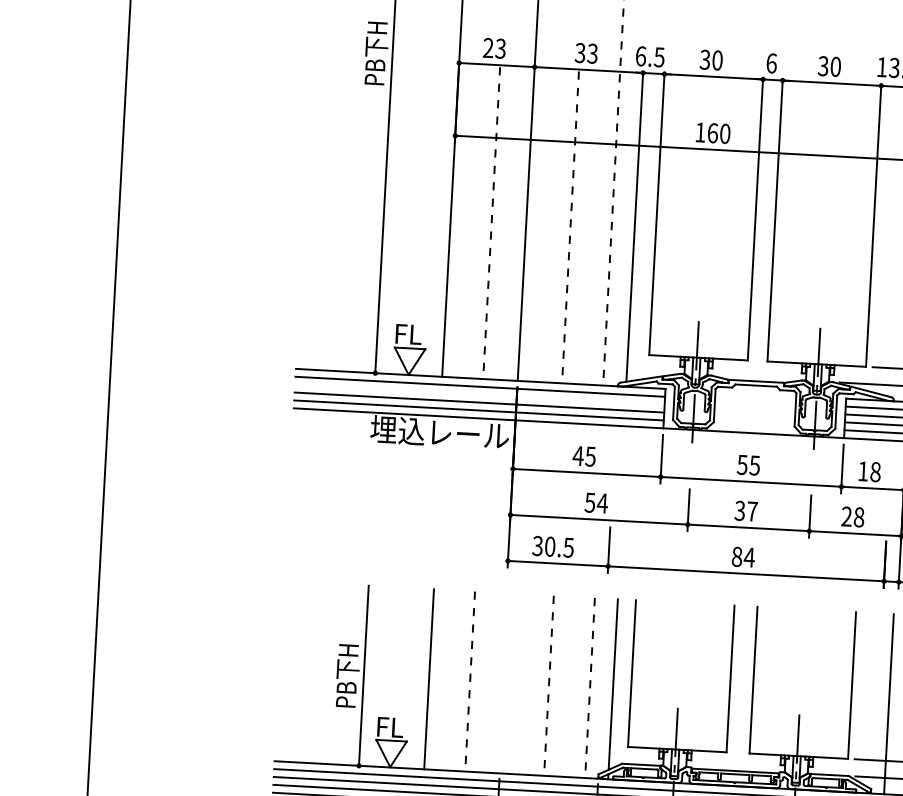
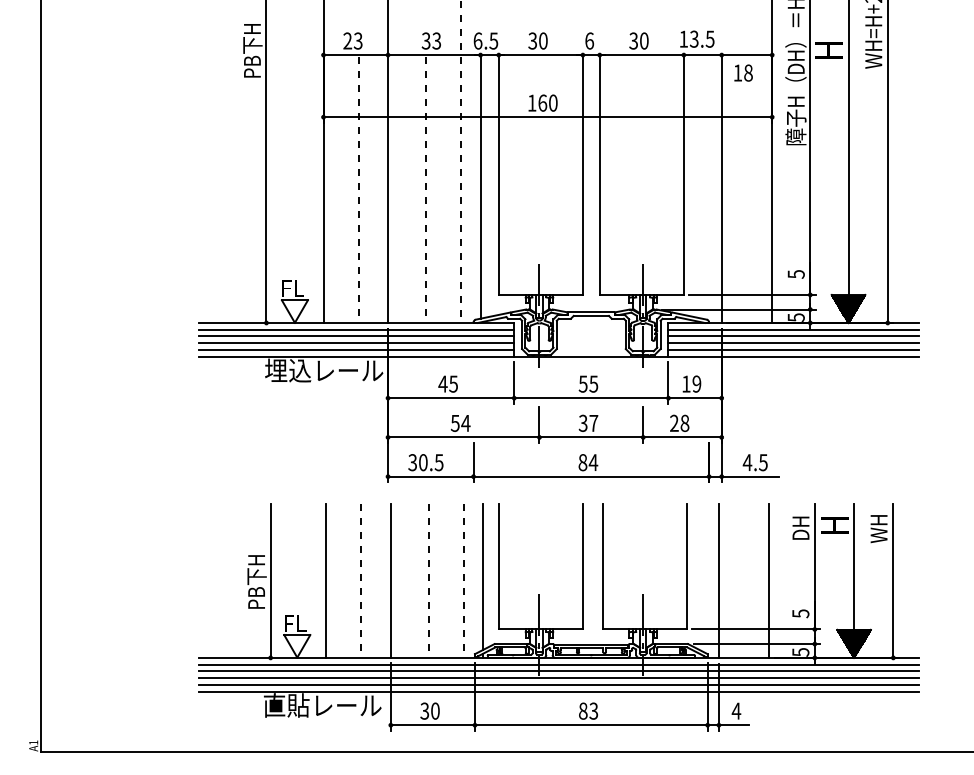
line: (479, 394) -> (356, 336), added
text: (875, 471) -> (696, 383), 18 -> 19
line: (504, 682) -> (390, 580), added

